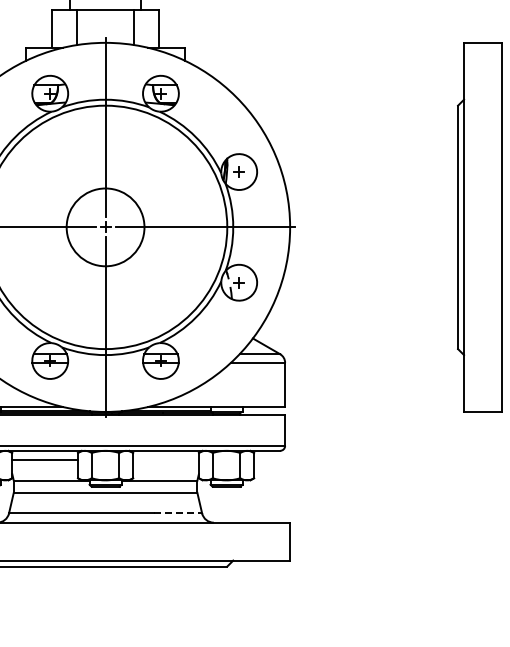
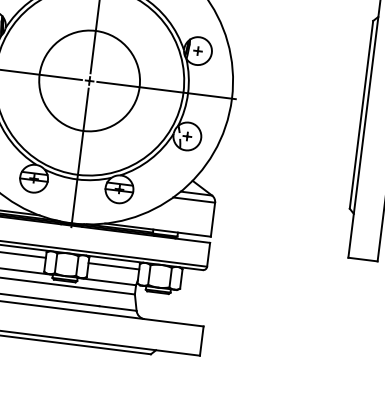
circle: (105, 227) -> (89, 81), size x1.67
line: (165, 460) -> (113, 266), added
line: (178, 513) -> (118, 308), dashed -> solid

